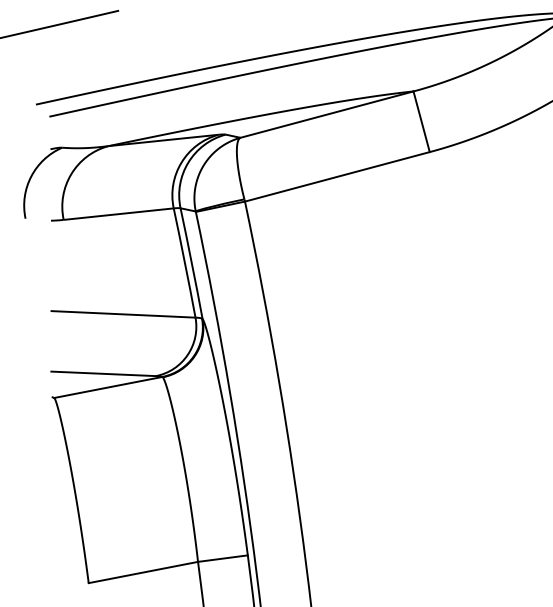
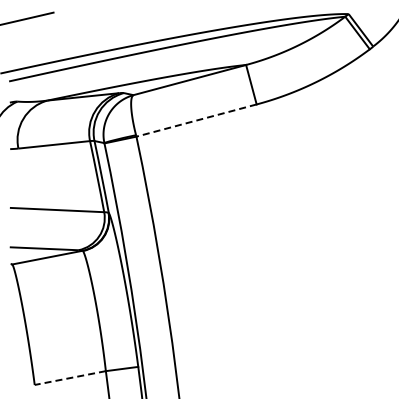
line: (337, 176) -> (196, 120), solid -> dashed
line: (142, 573) -> (69, 378), solid -> dashed

